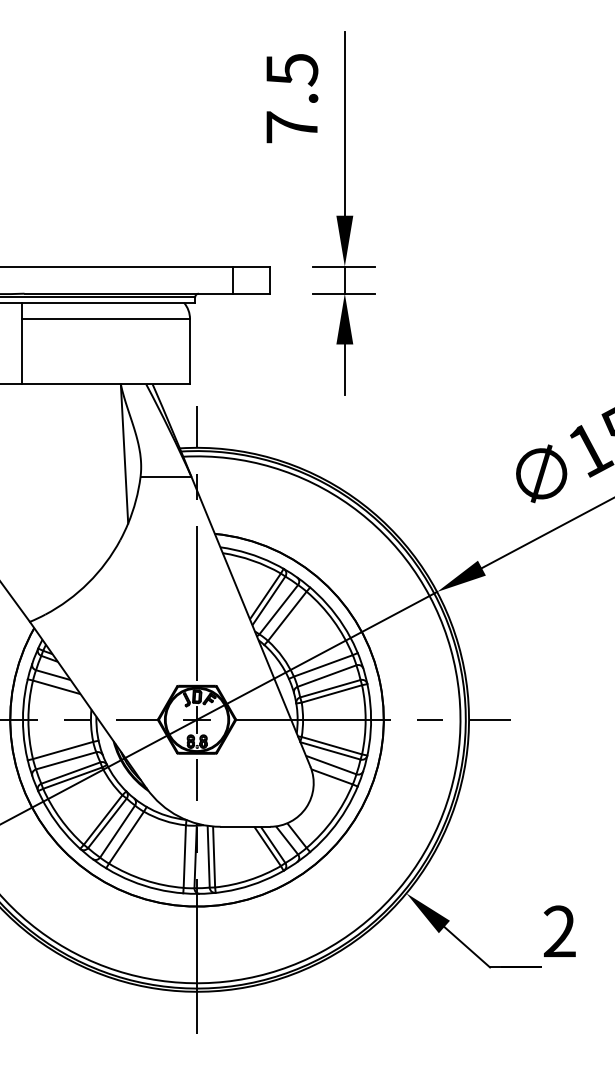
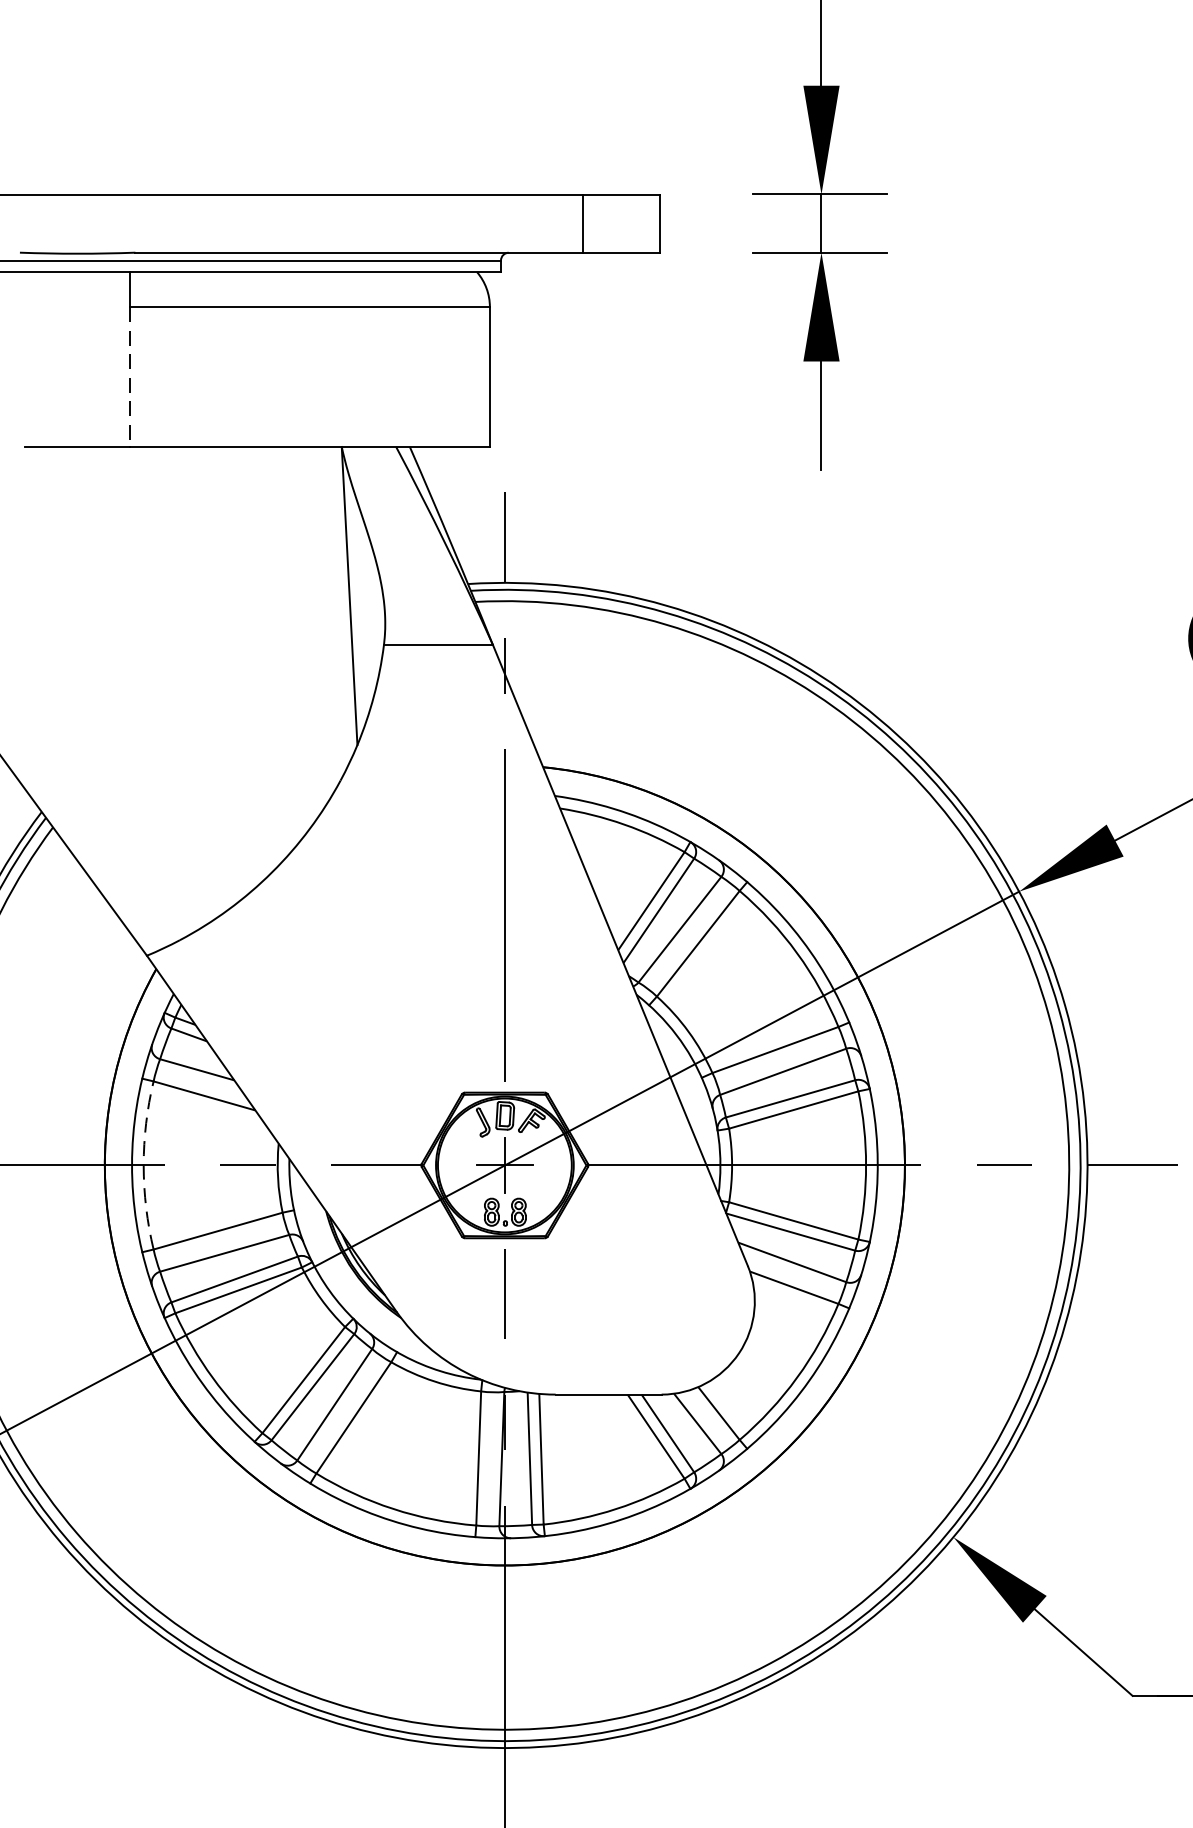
line: (22, 351) -> (131, 376), solid -> dashed
arc: (28, 719) -> (143, 1164), solid -> dashed

